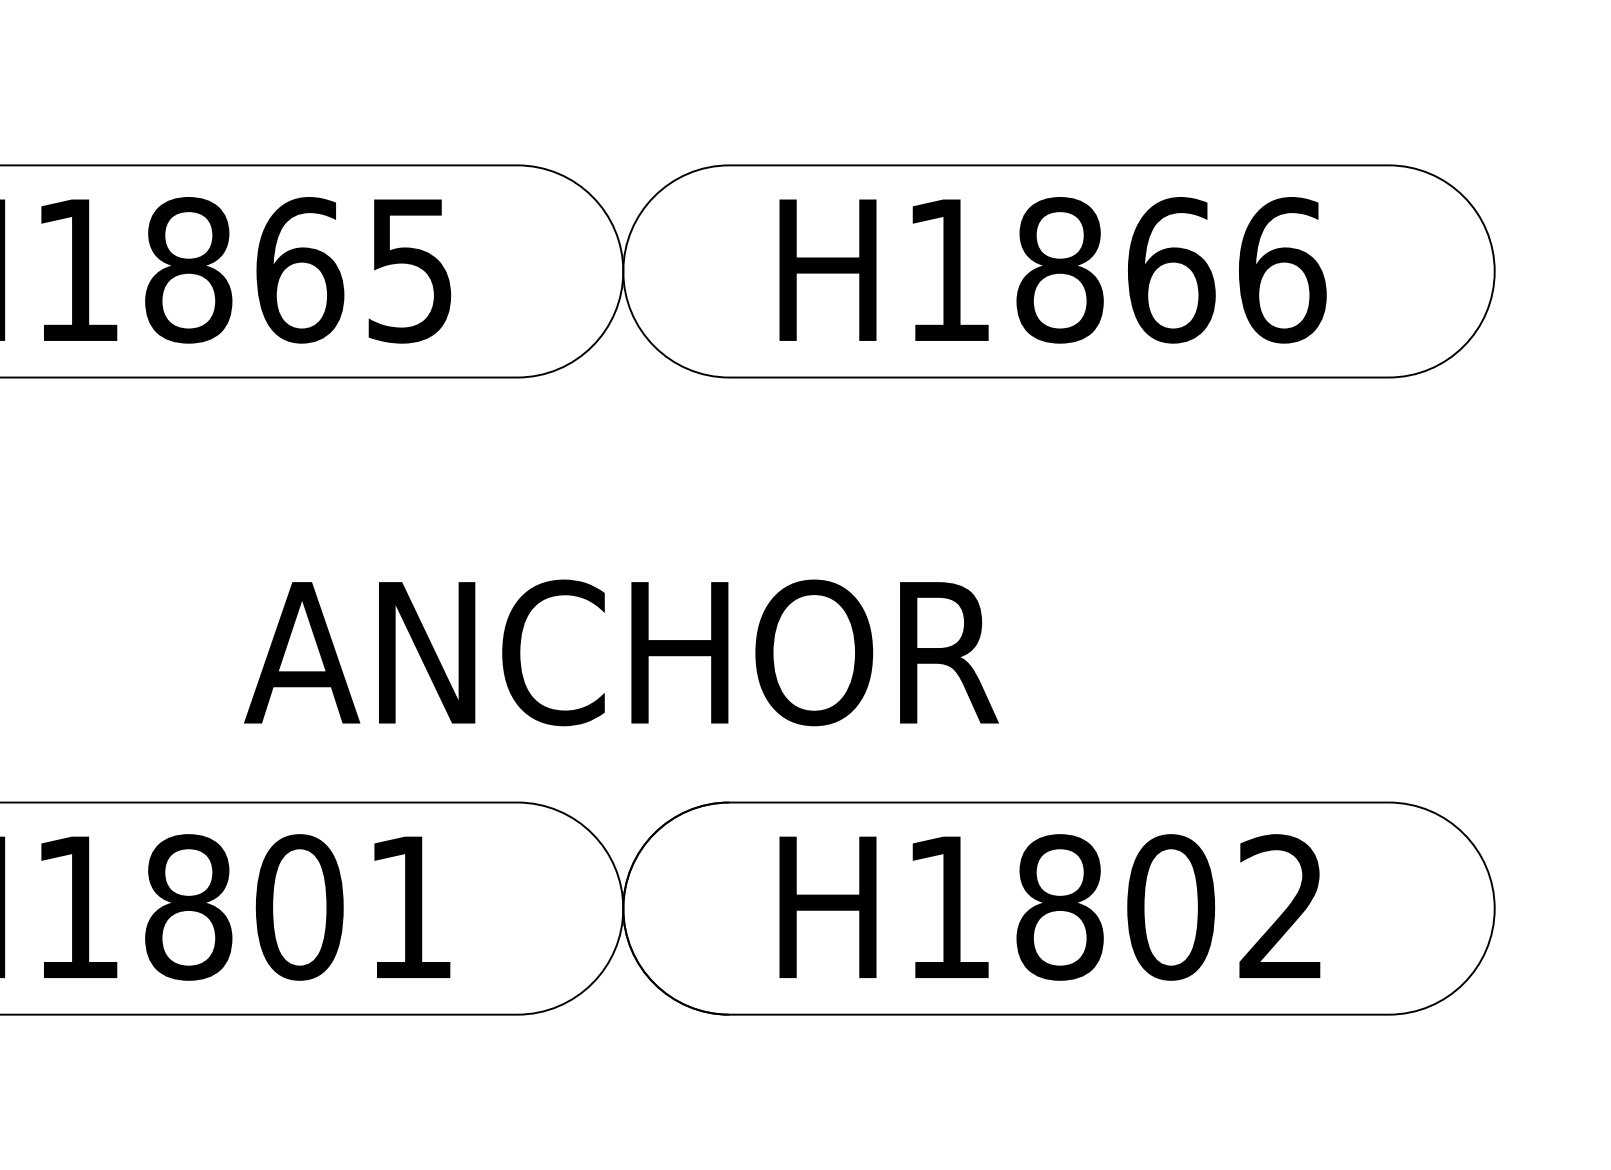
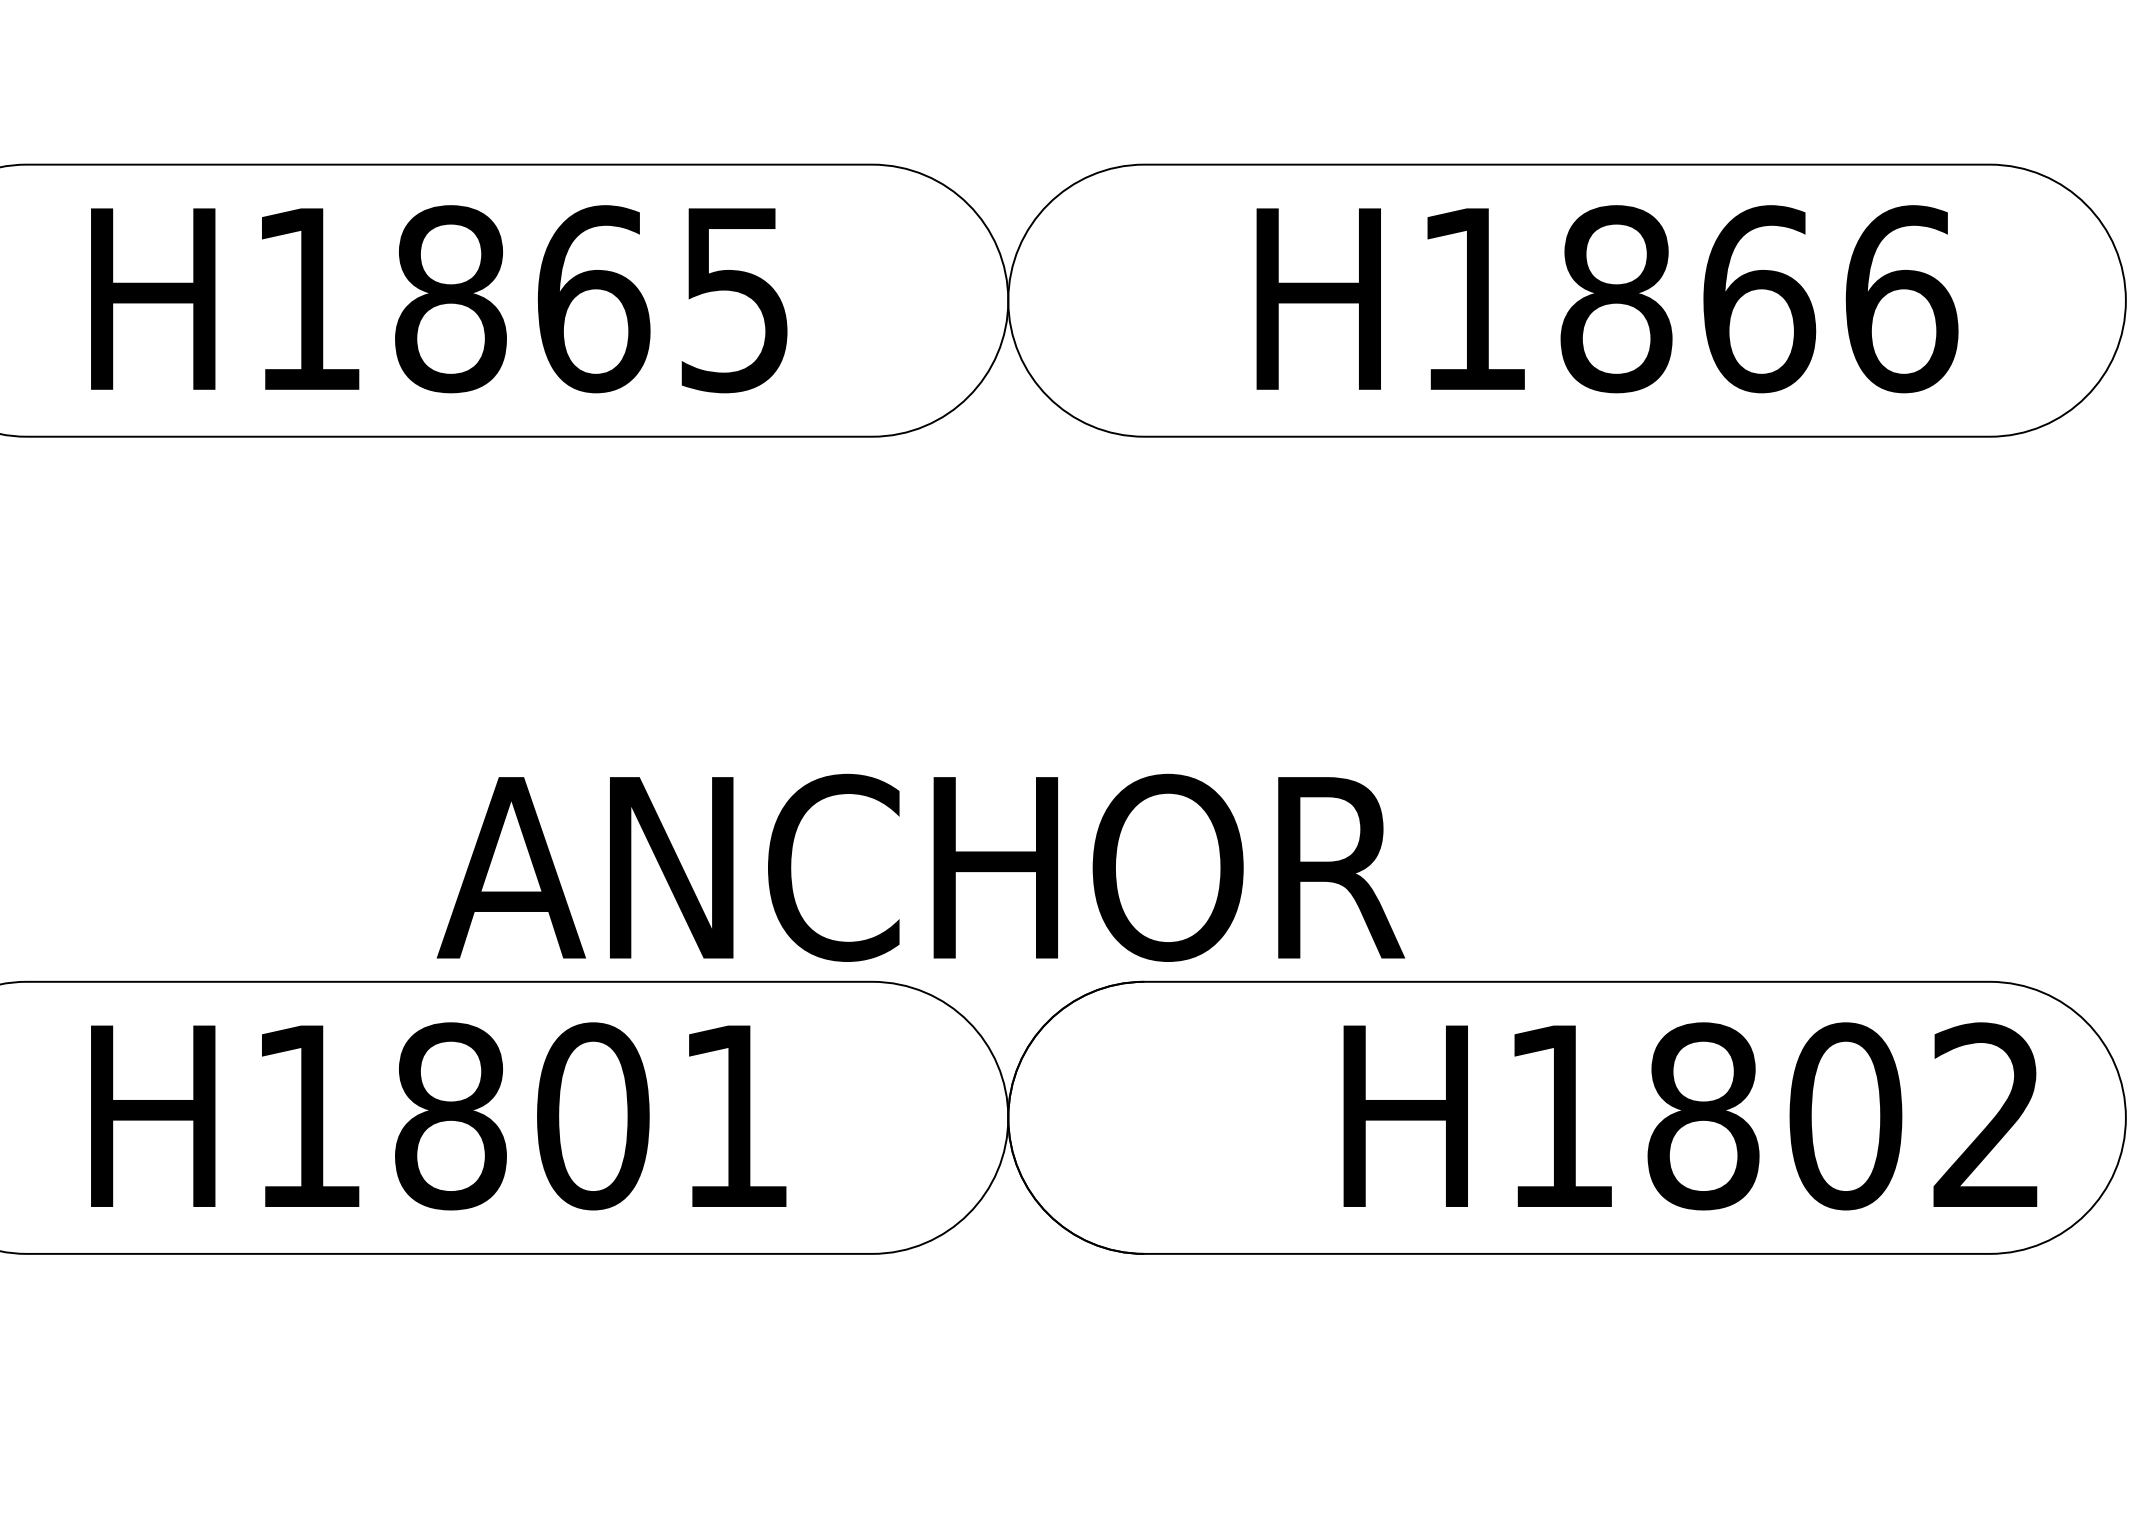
text: (1053, 270) -> (1607, 299), moved
text: (621, 652) -> (920, 867), moved
text: (1049, 907) -> (1690, 1116), moved

